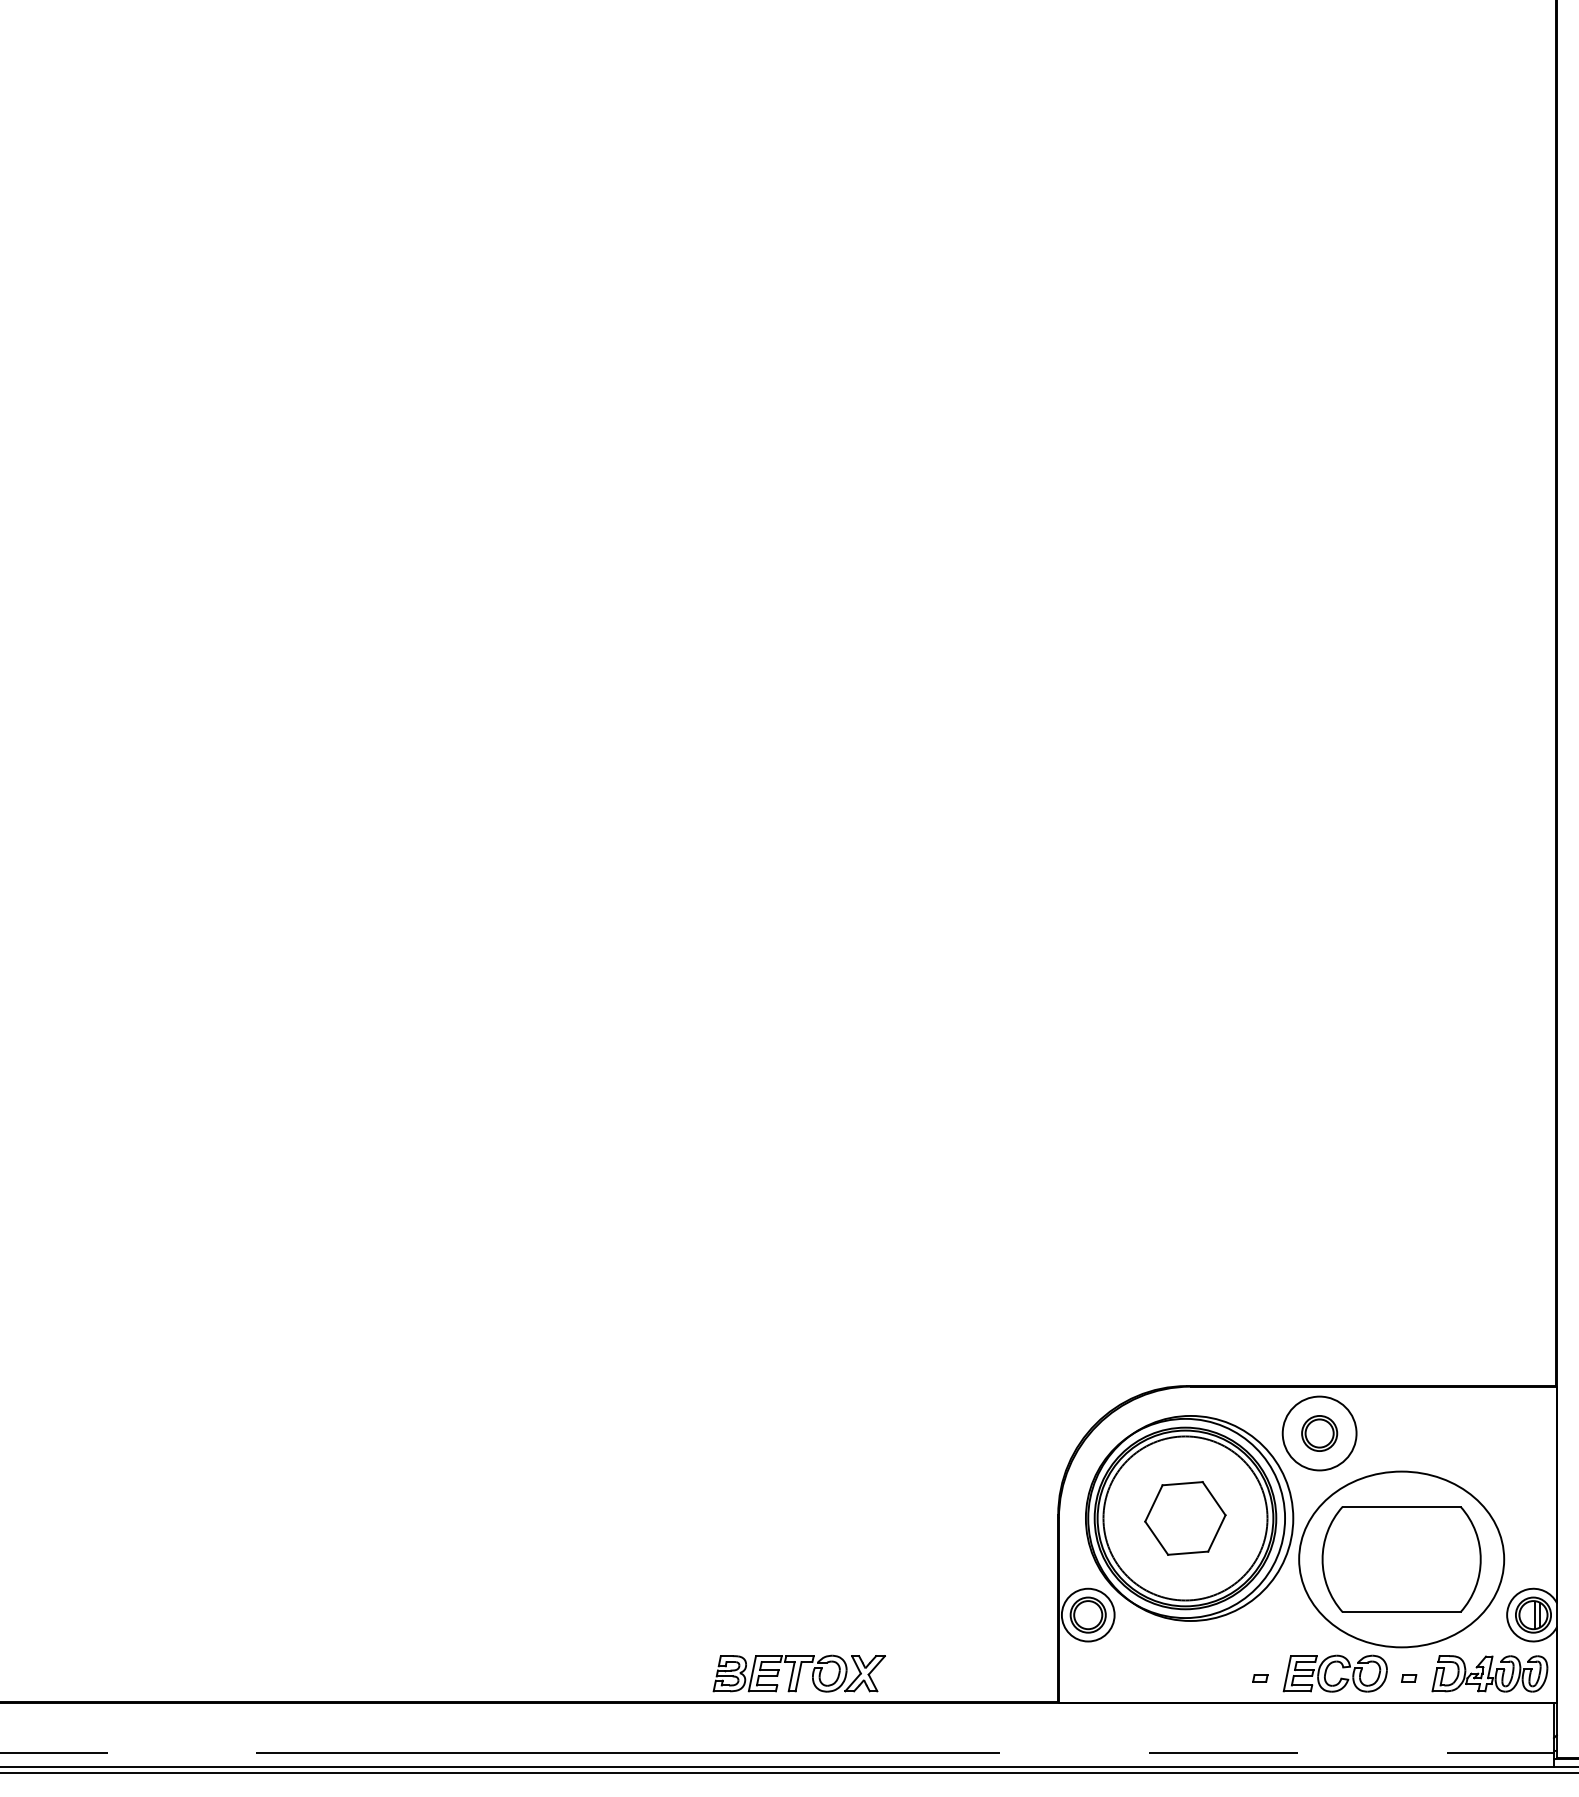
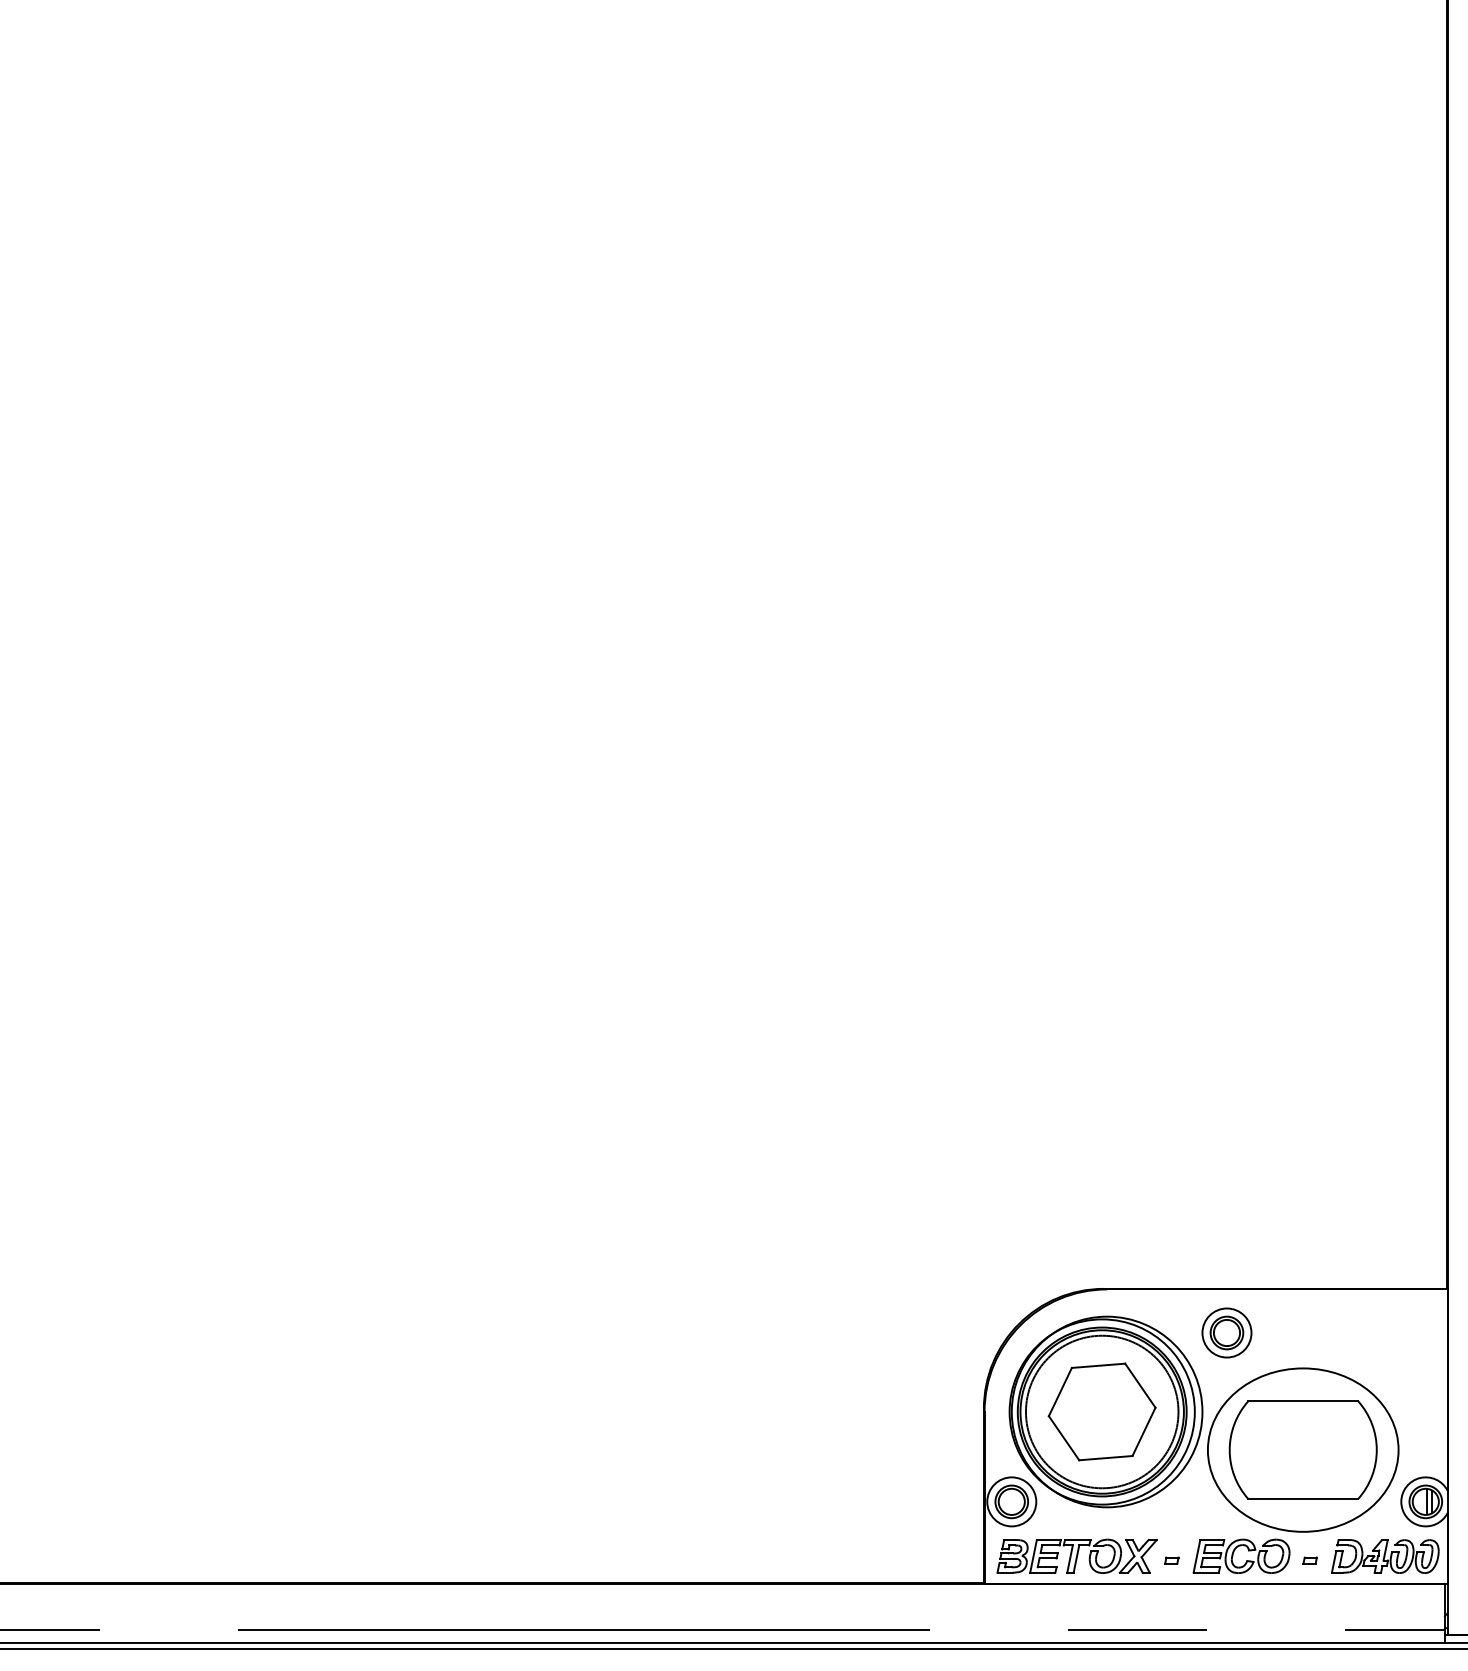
circle: (1319, 1432) -> (1226, 1332), size x0.71
part: (1184, 1517) -> (1101, 1411), size x1.43
part: (798, 1672) -> (1076, 1555), moved

